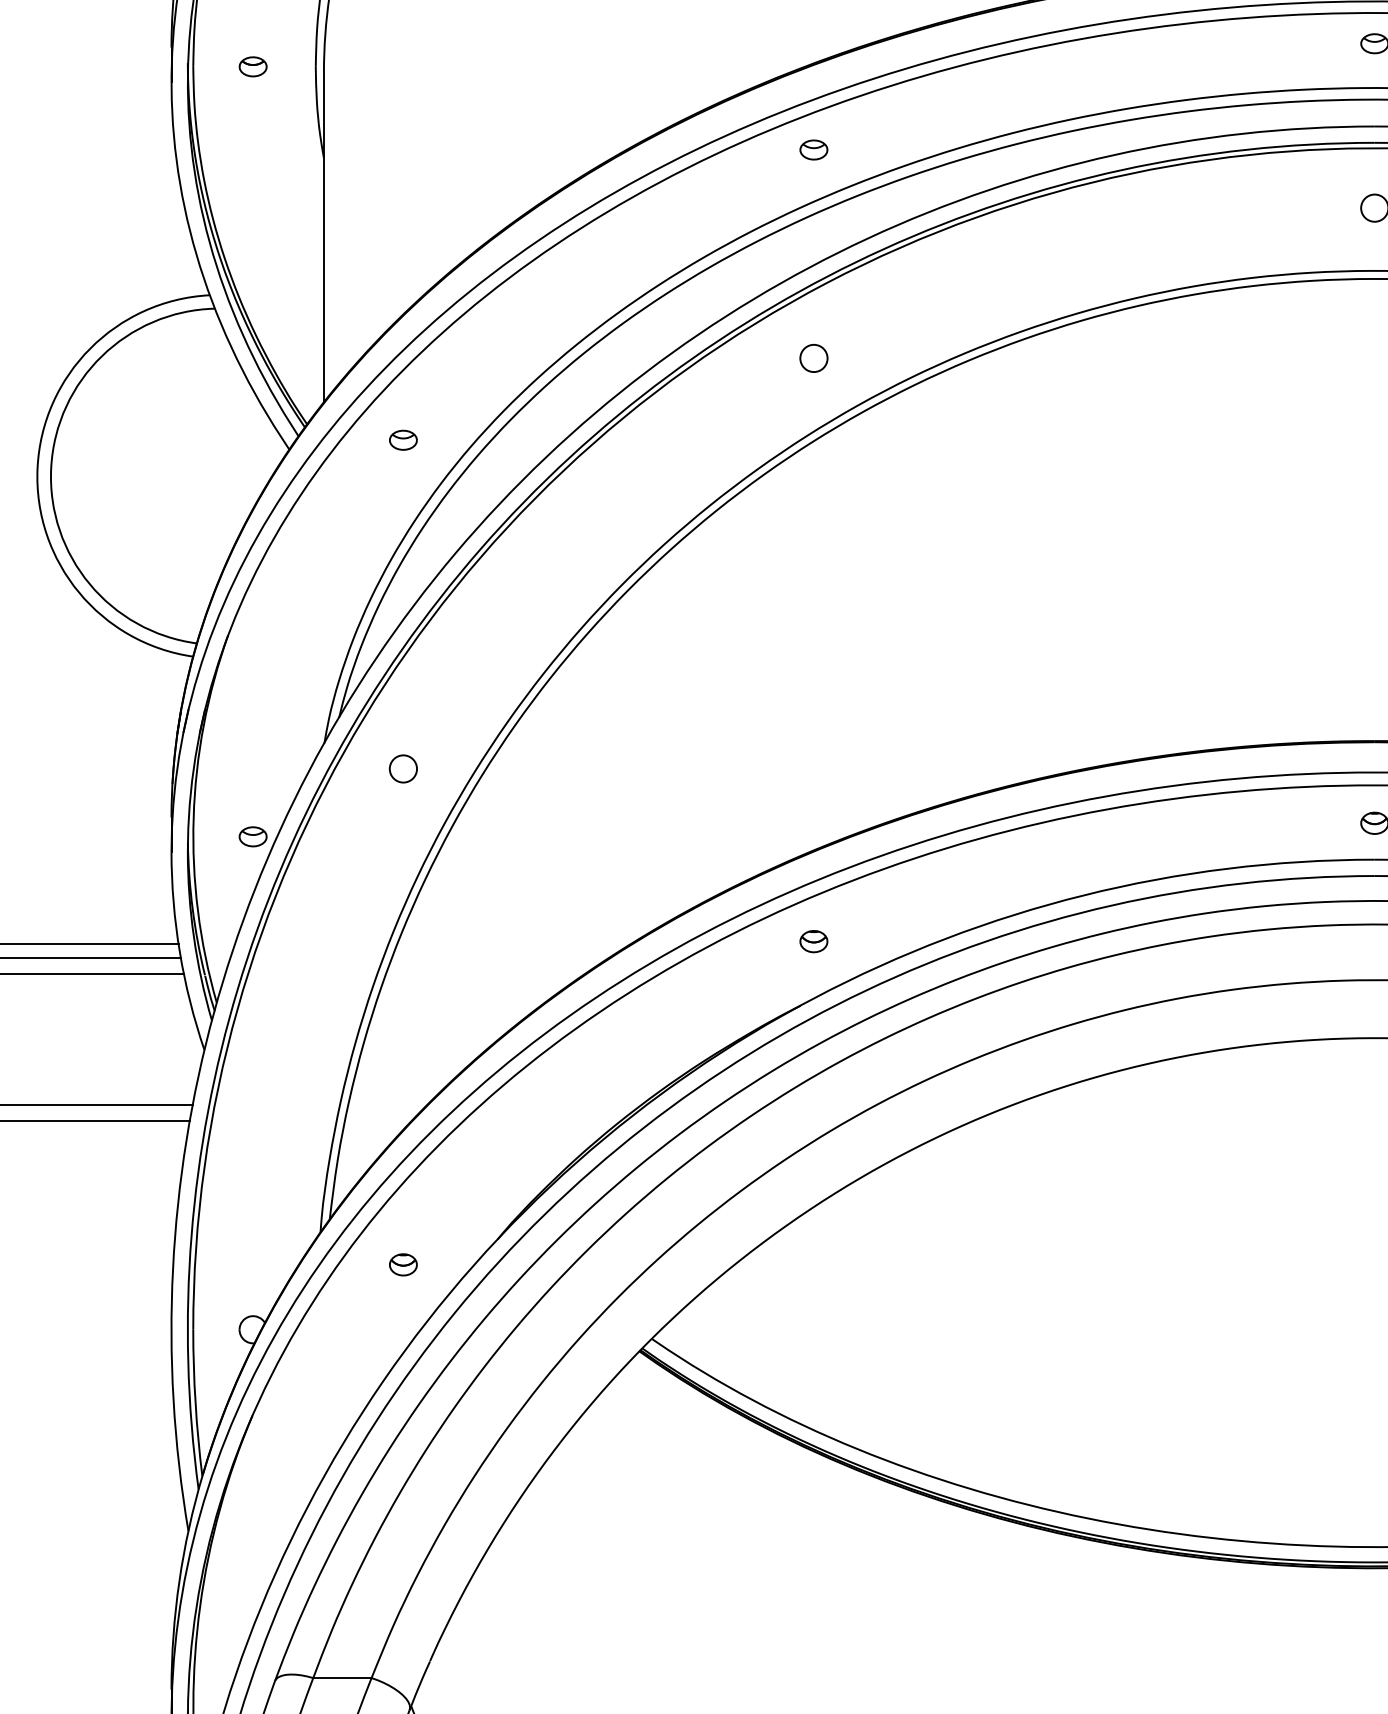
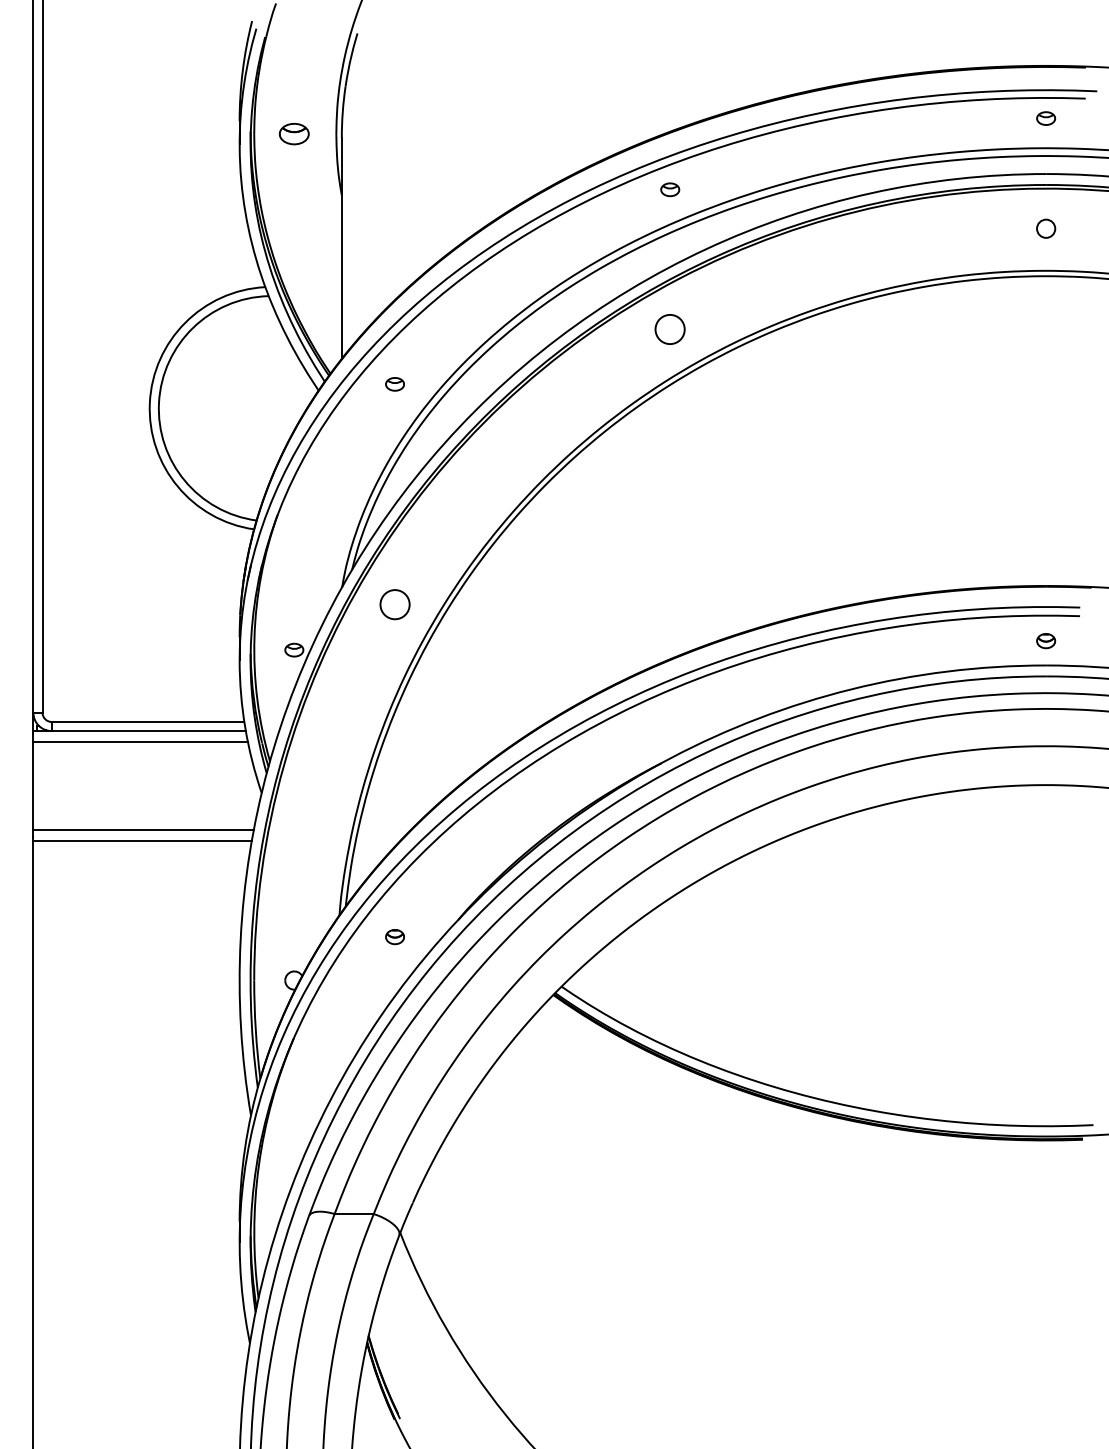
part: (253, 66) -> (294, 133), size x1.6
circle: (814, 358) -> (670, 329), size x1.6
circle: (402, 768) -> (394, 604), size x1.6
part: (814, 941) -> (670, 720), removed

